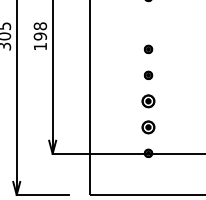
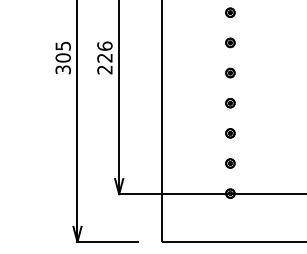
part: (148, 23) -> (230, 42), added
text: (40, 36) -> (104, 57), 198 -> 226
part: (148, 101) -> (230, 133), size x0.62
part: (148, 127) -> (230, 163), size x0.62

